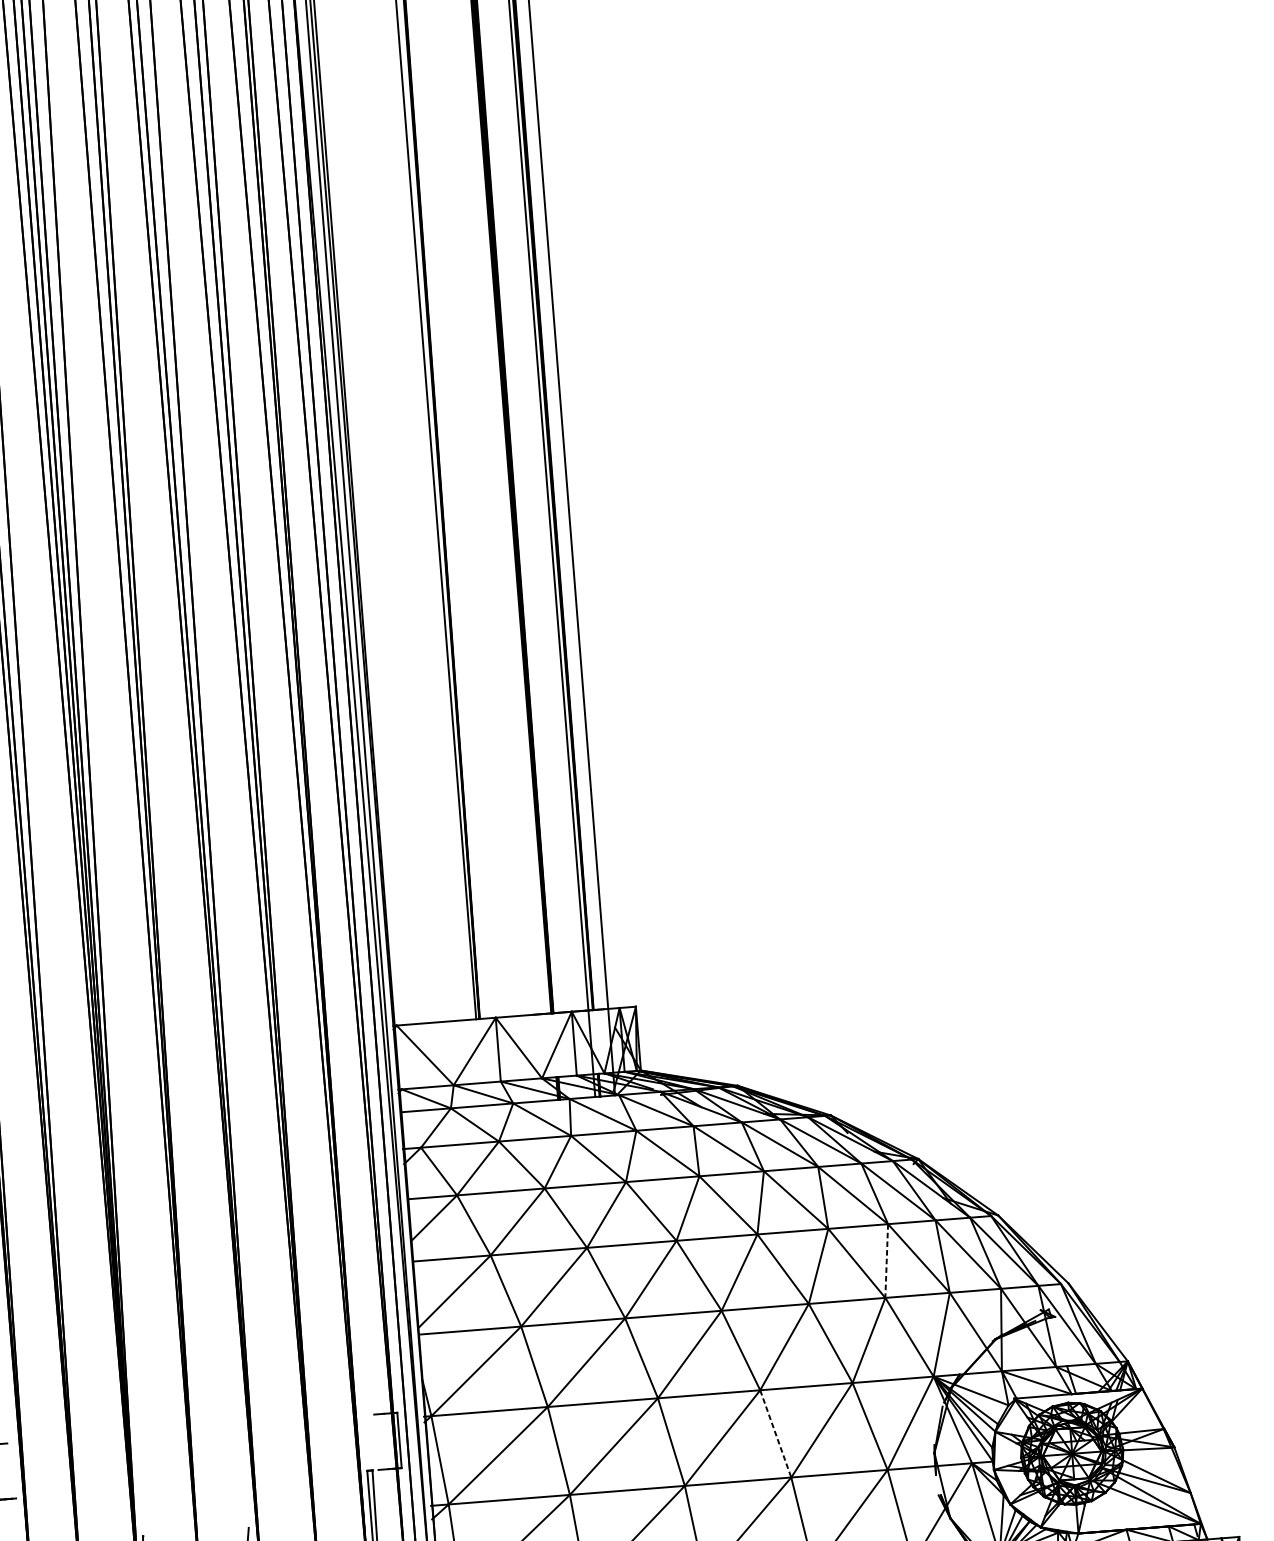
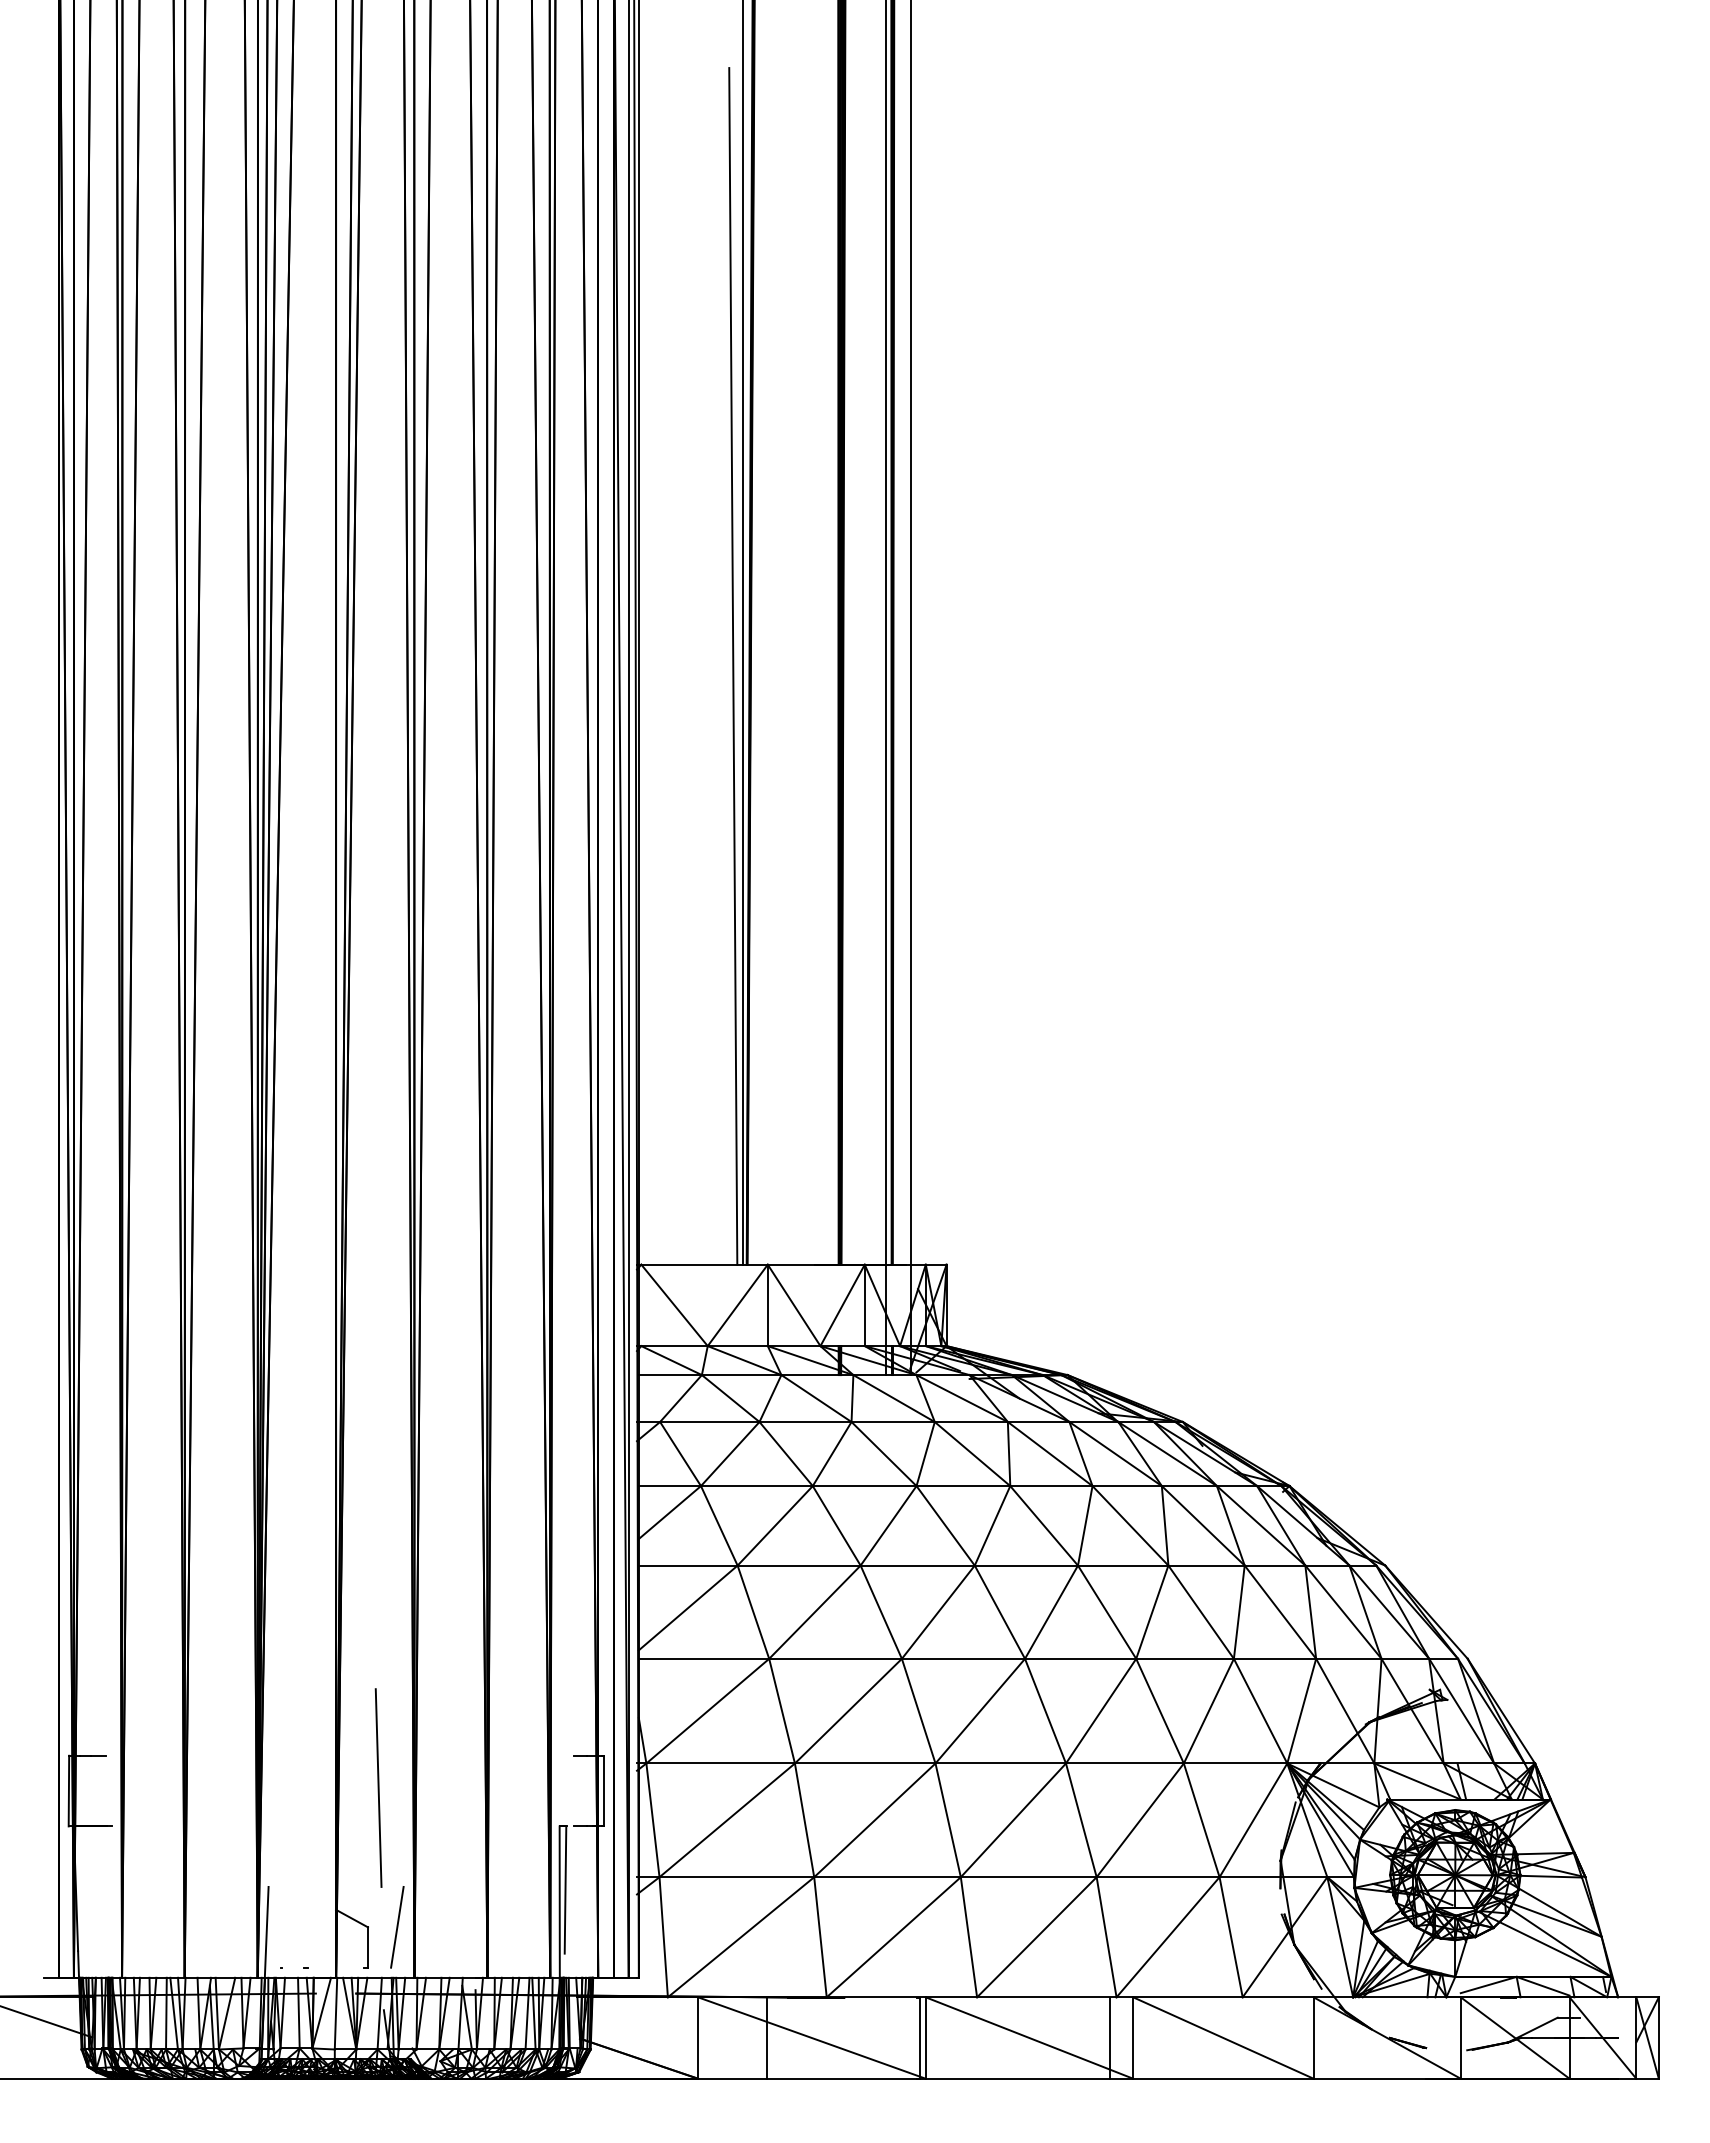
line: (432, 551) -> (733, 666), added
line: (886, 1261) -> (1239, 1612), dashed -> solid
line: (775, 1434) -> (1081, 1820), dashed -> solid
line: (222, 1451) -> (378, 1787), added

